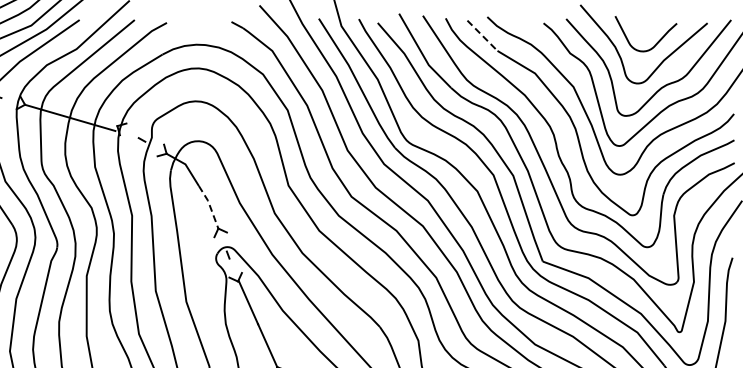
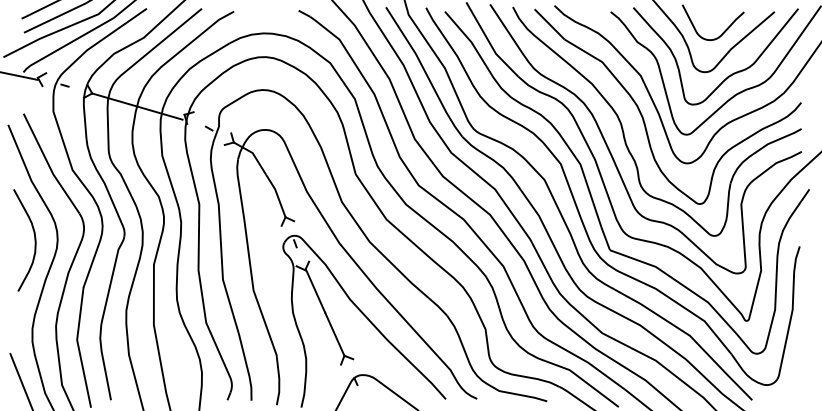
line: (483, 35) -> (550, 24), dashed -> solid
line: (210, 205) -> (277, 194), dashed -> solid

